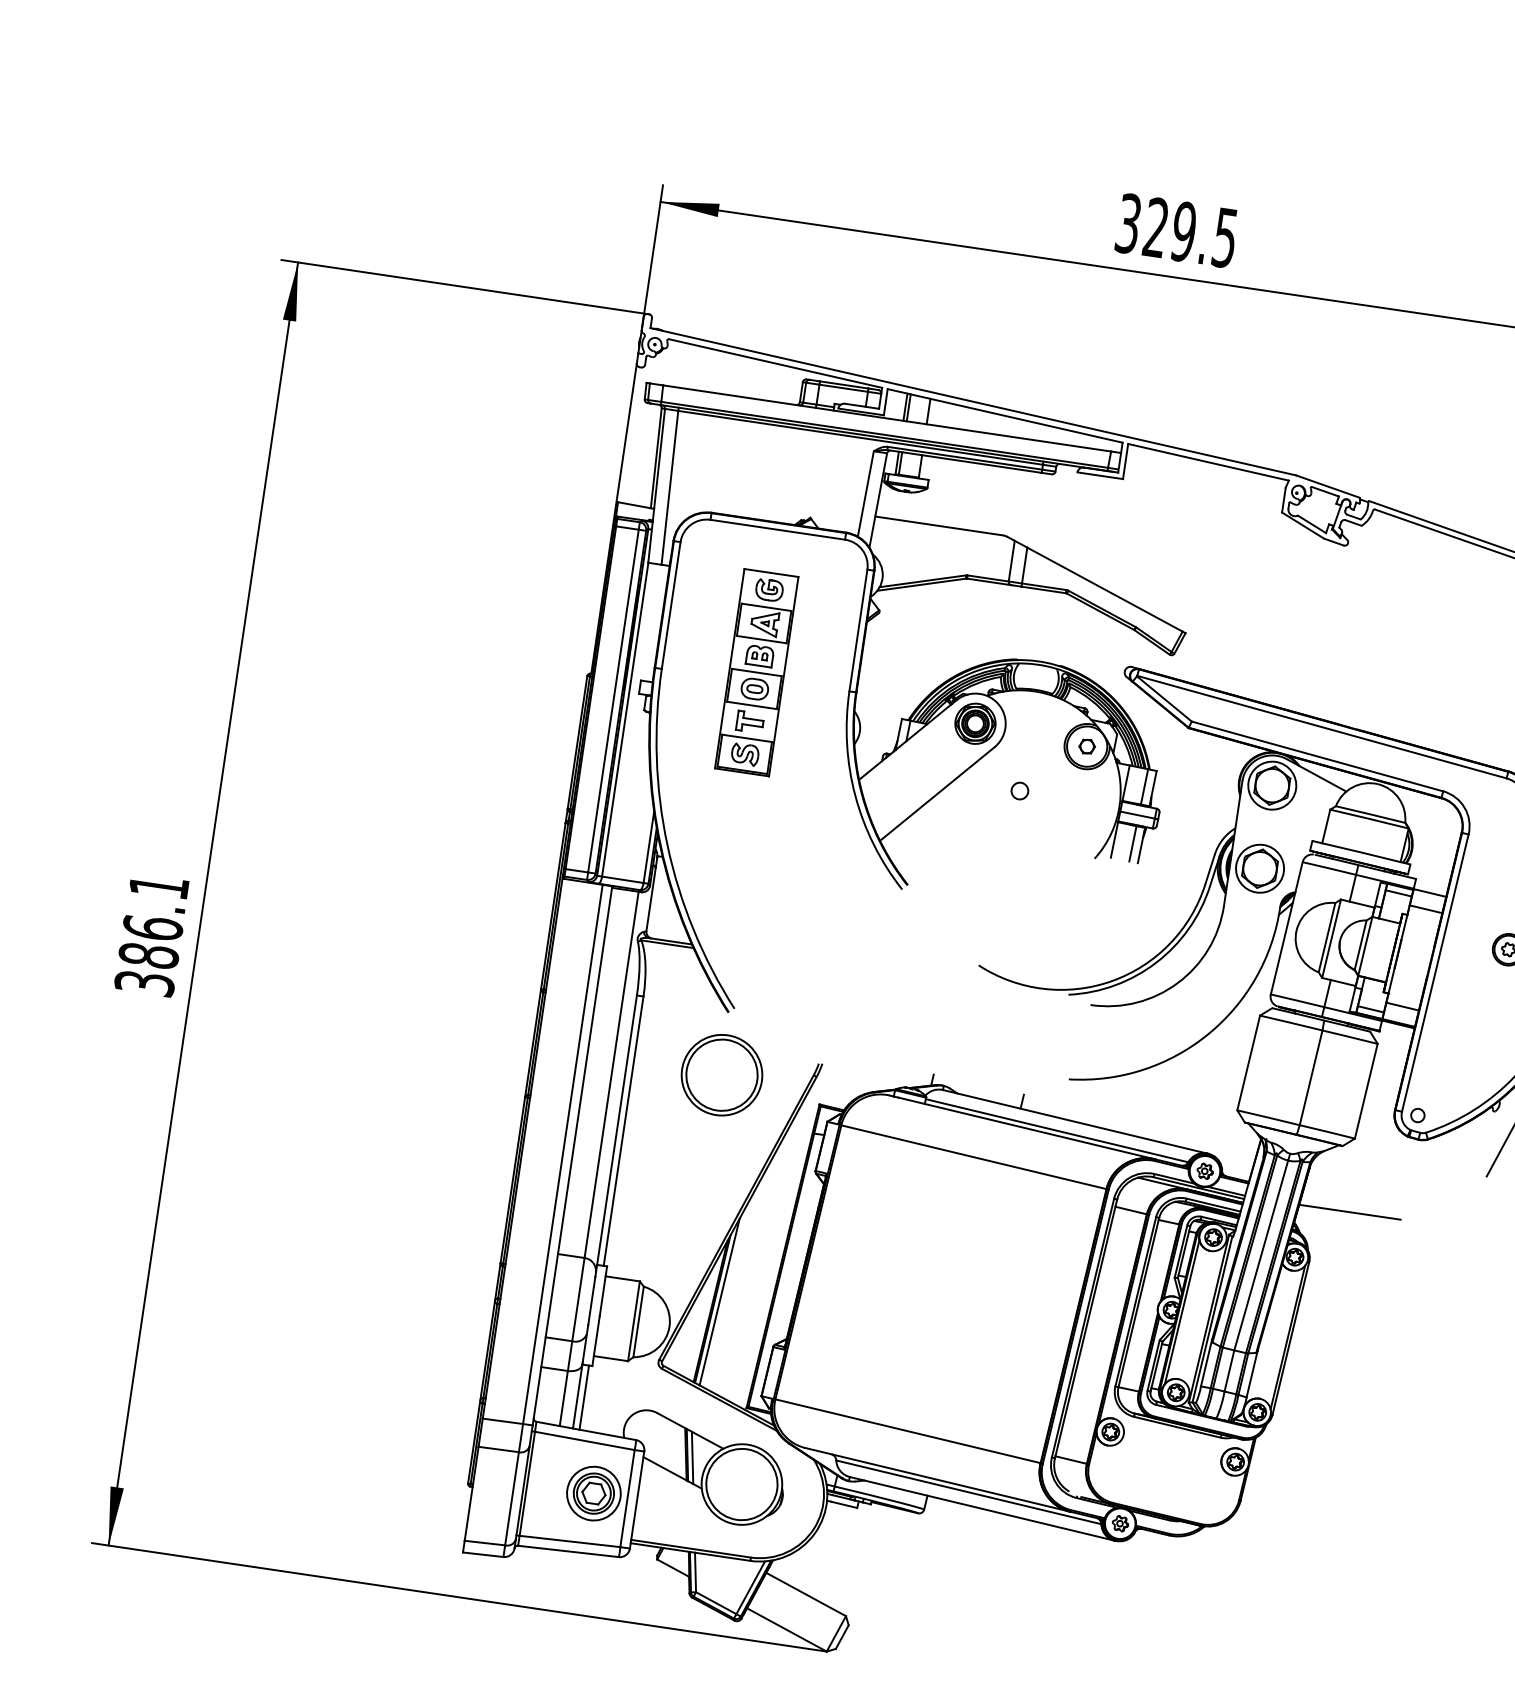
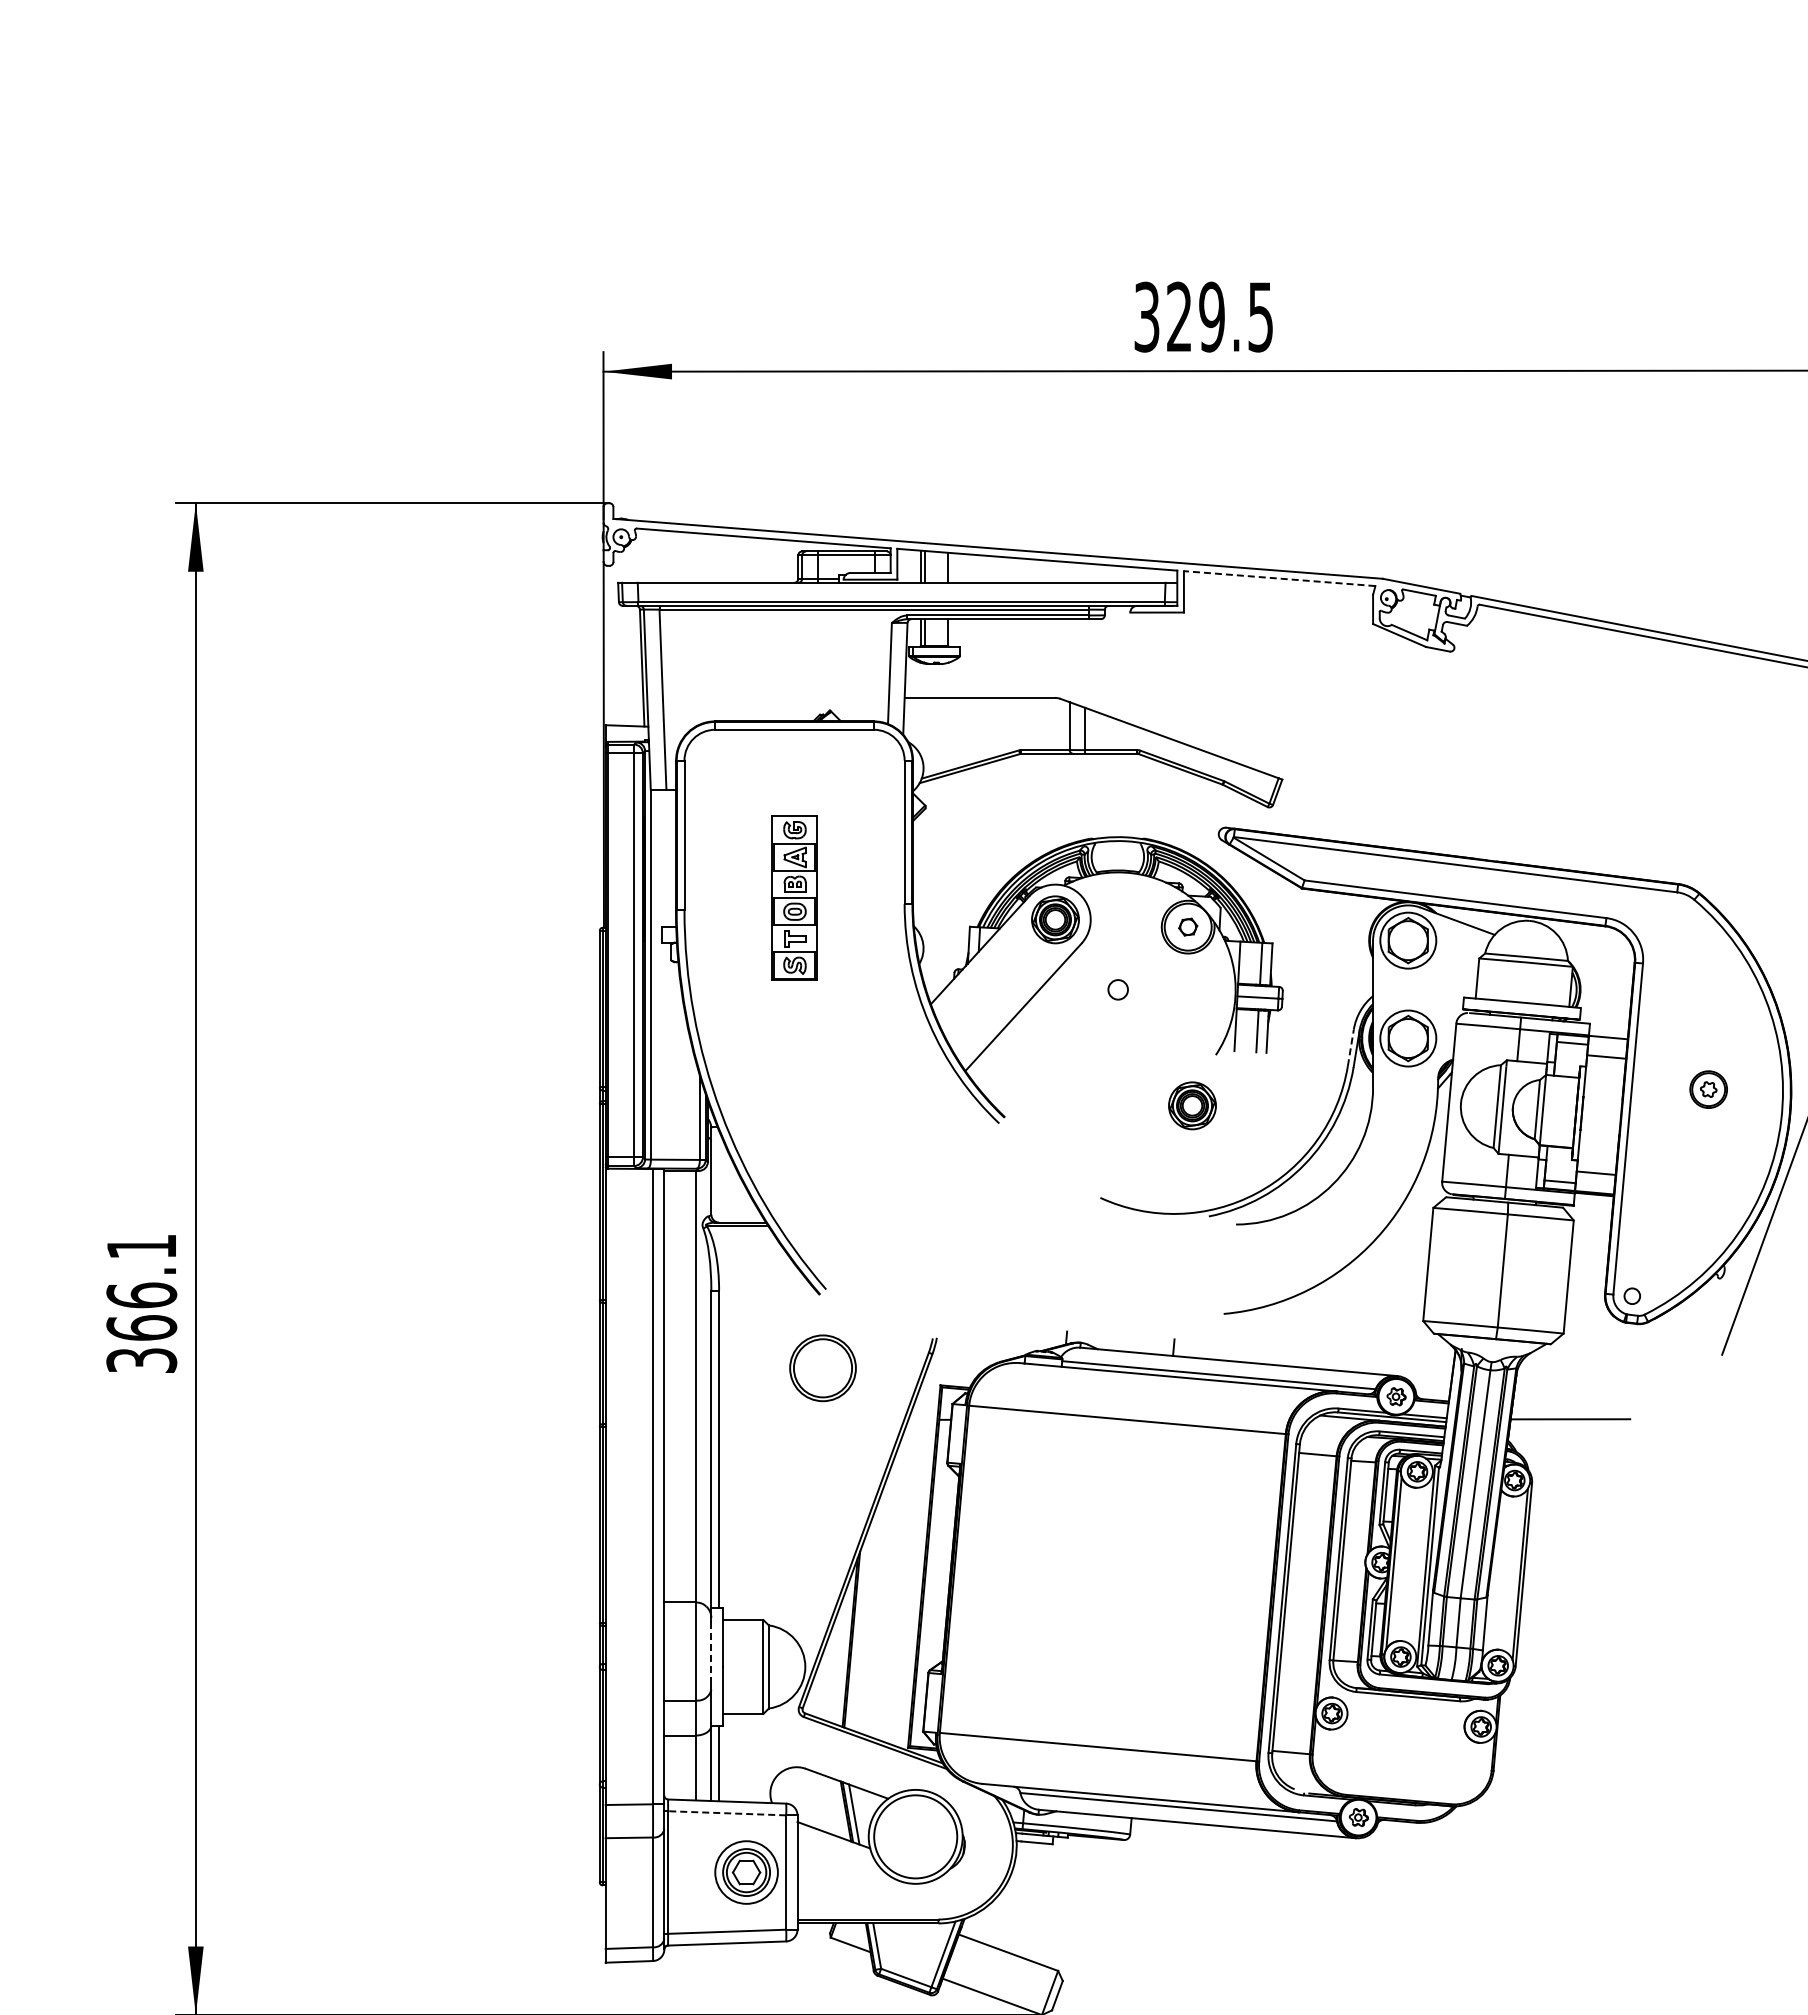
line: (1208, 462) -> (1279, 578), solid -> dashed
part: (756, 672) -> (794, 898), size x0.7
line: (1209, 869) -> (1350, 1047), solid -> dashed
part: (1068, 898) -> (1192, 1105), added
text: (148, 955) -> (141, 1327), 386.1 -> 366.1
part: (721, 1075) -> (822, 1368), size x0.7
line: (591, 1301) -> (711, 1651), solid -> dashed
line: (719, 1301) -> (858, 1629), removed
line: (584, 1441) -> (726, 1813), solid -> dashed

